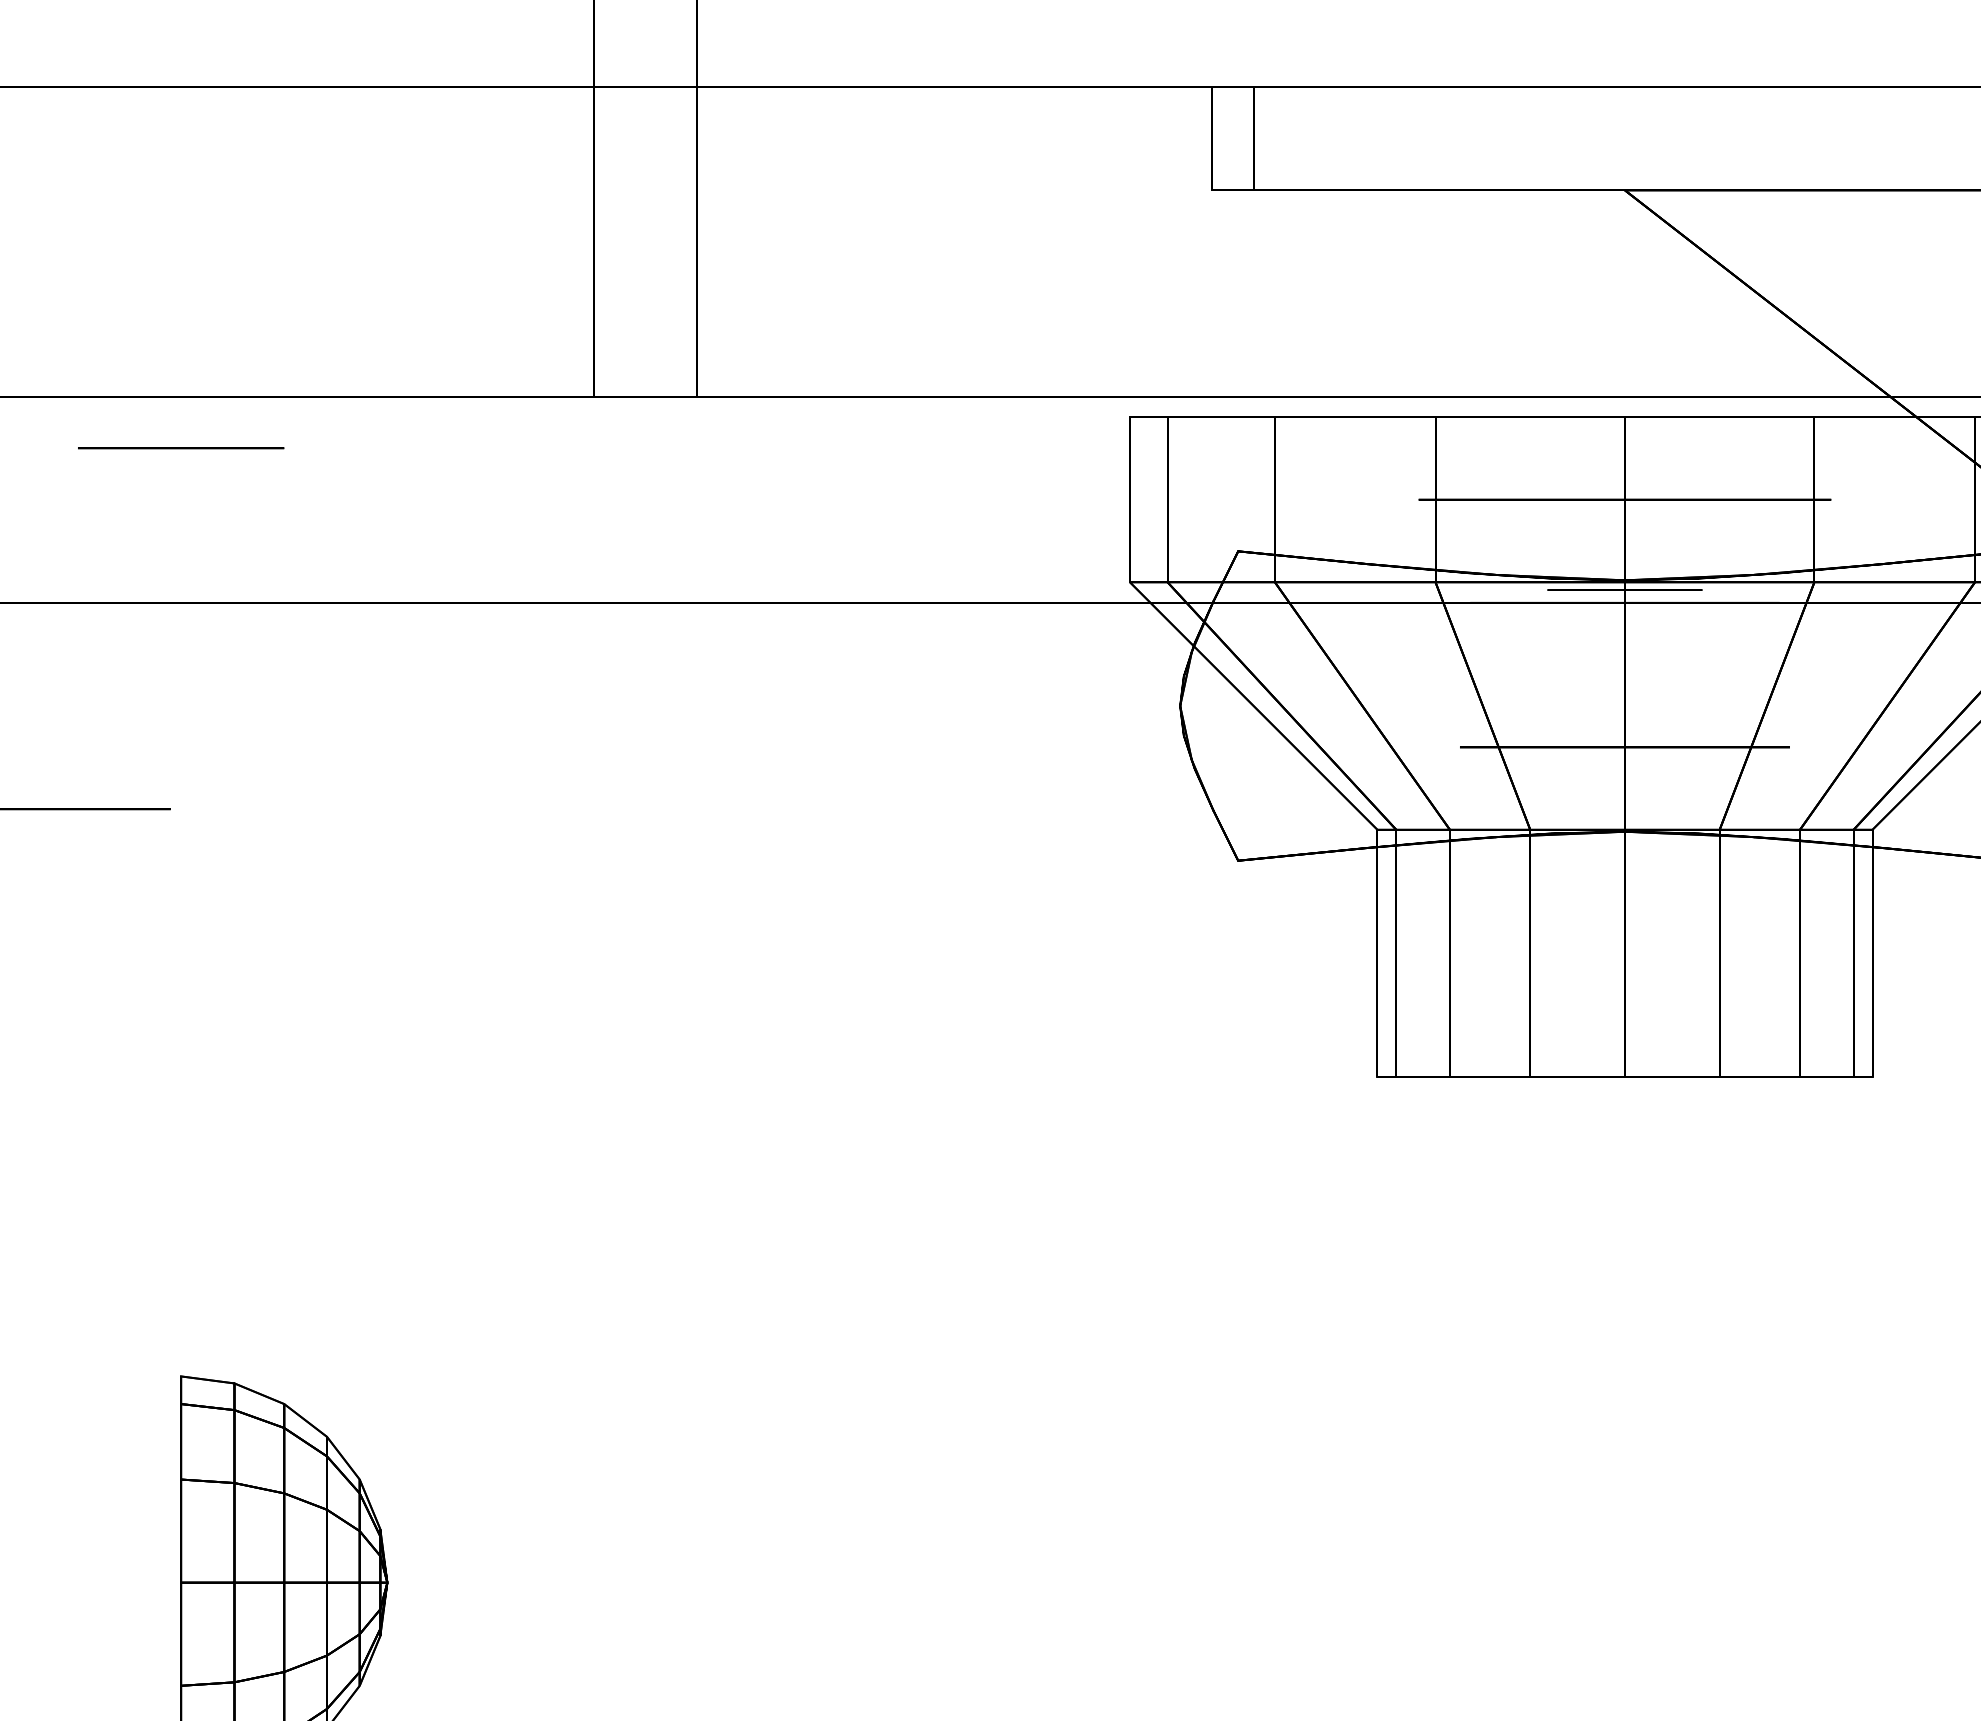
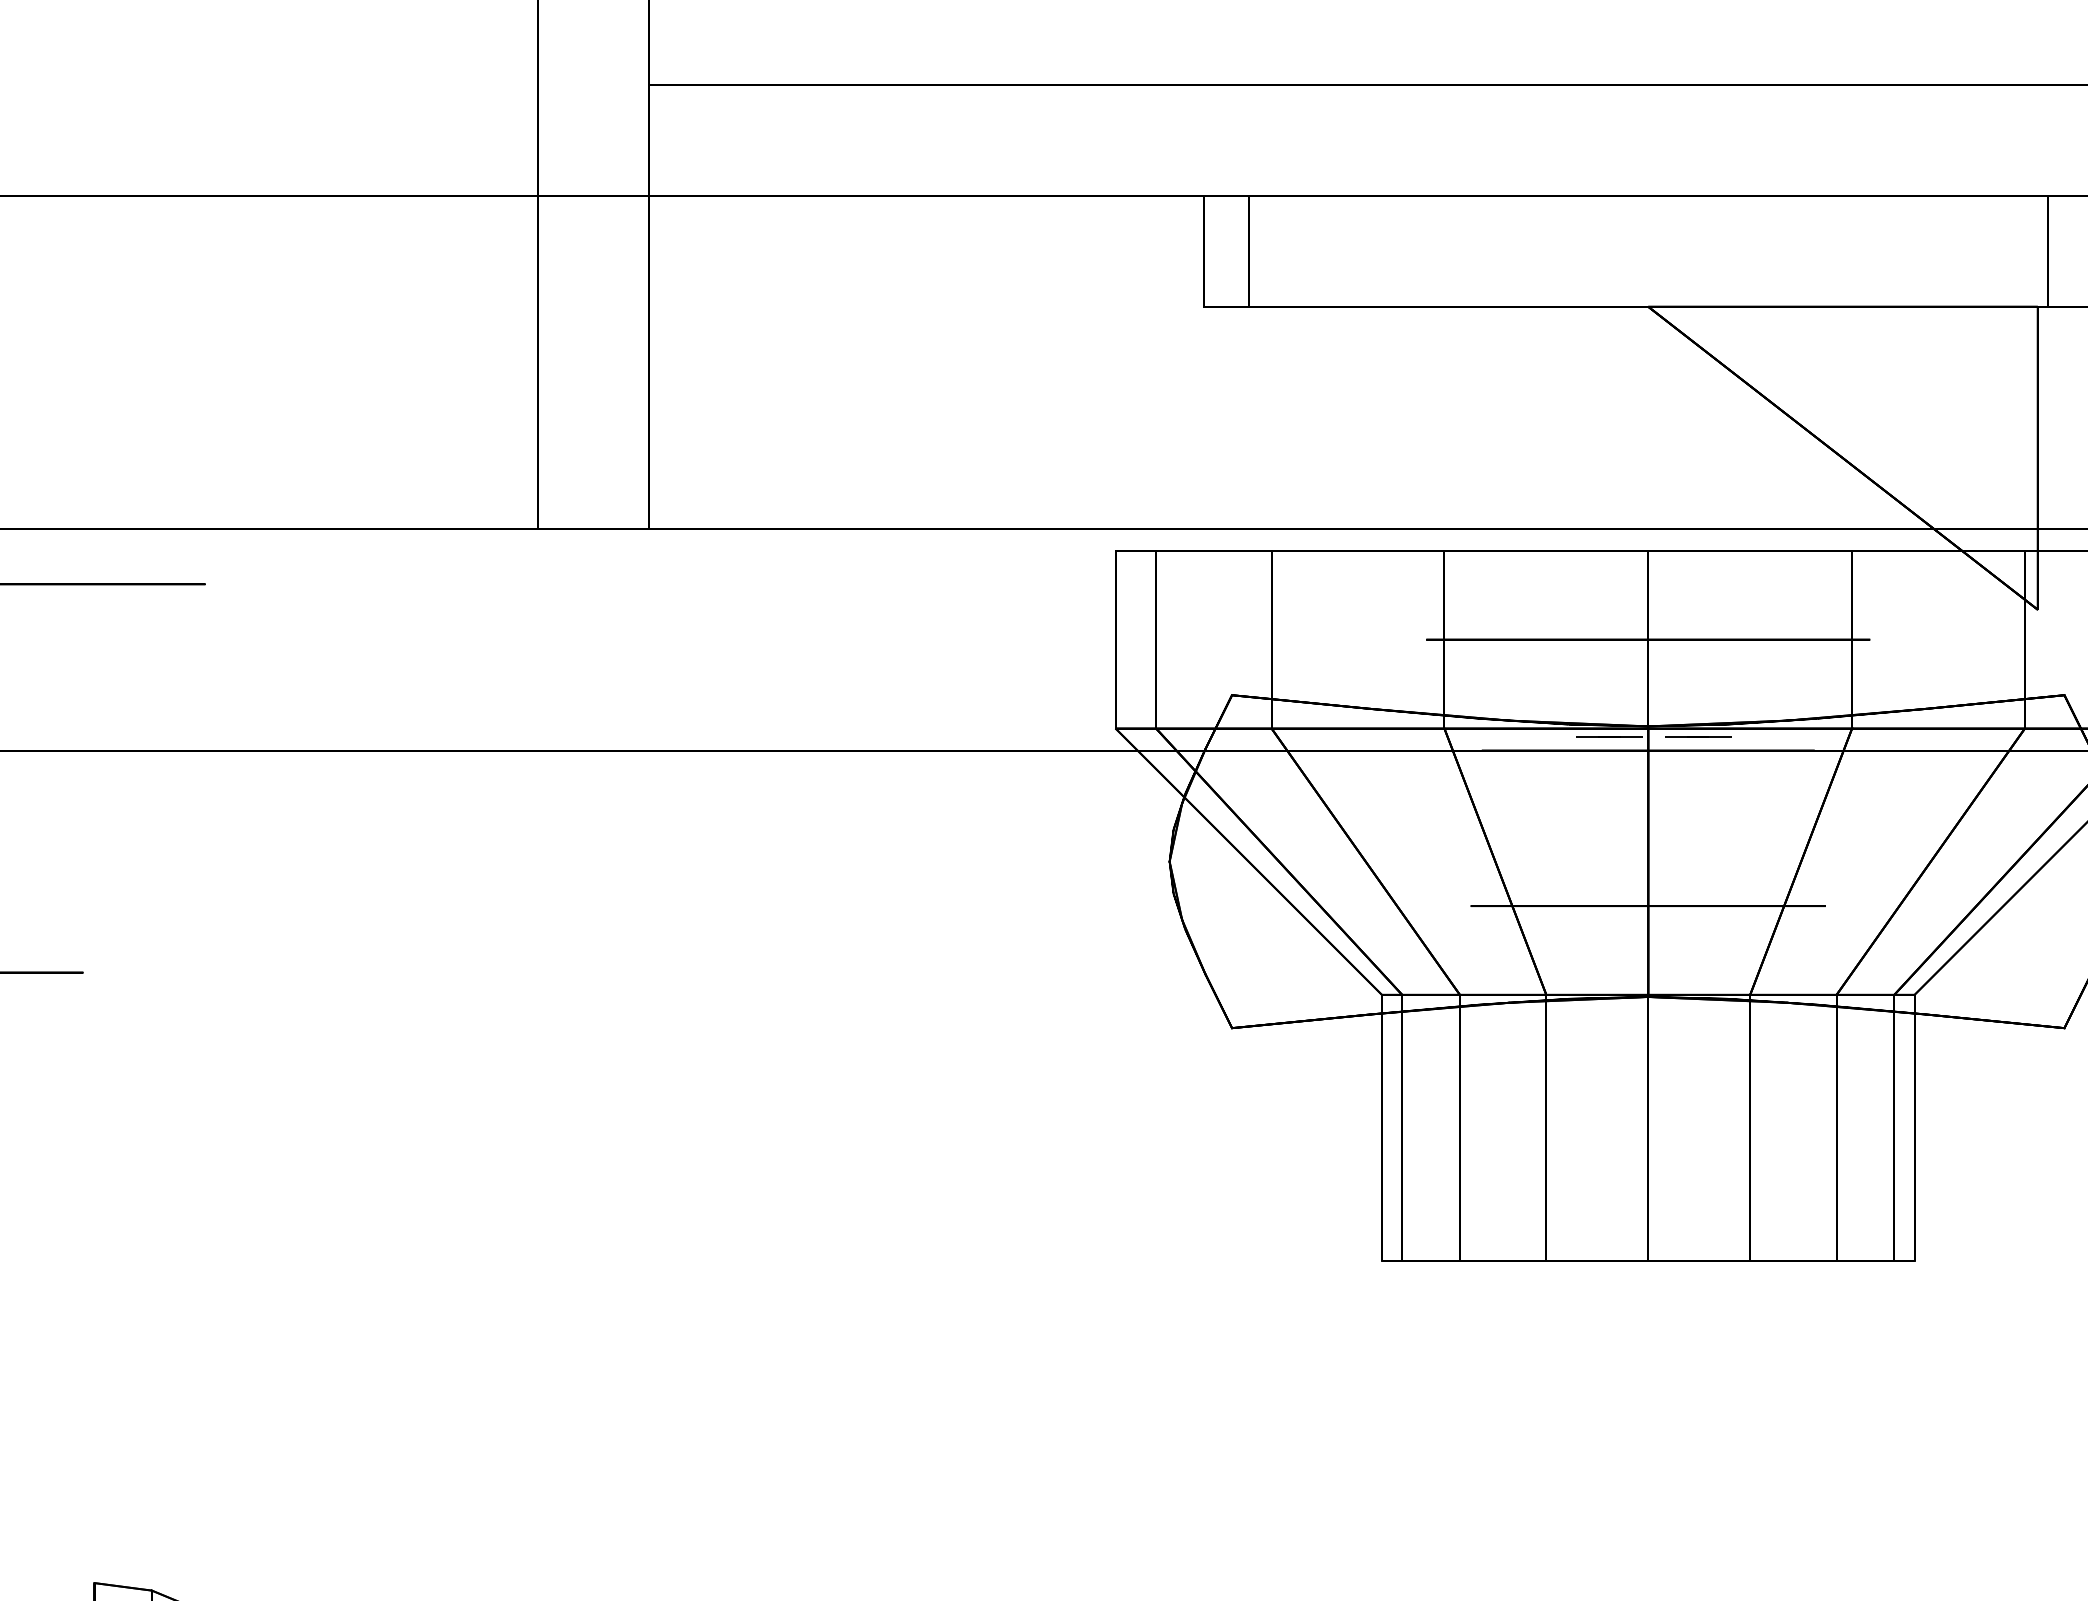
circle: (1624, 590) -> (1647, 737), solid -> dashed

